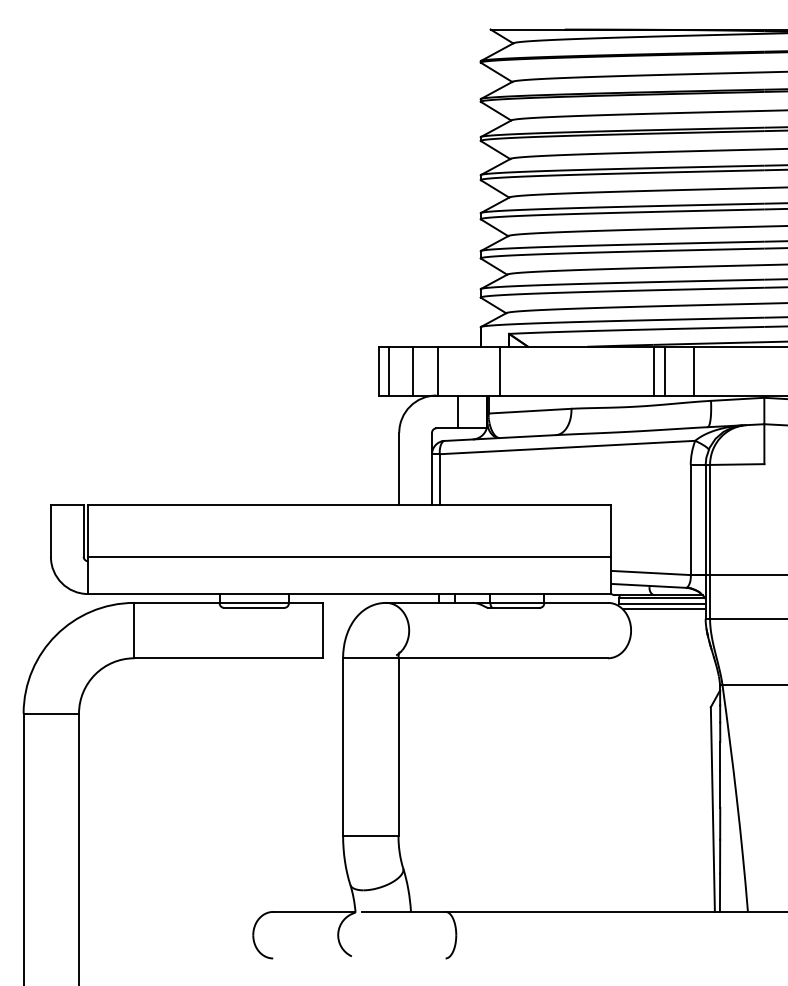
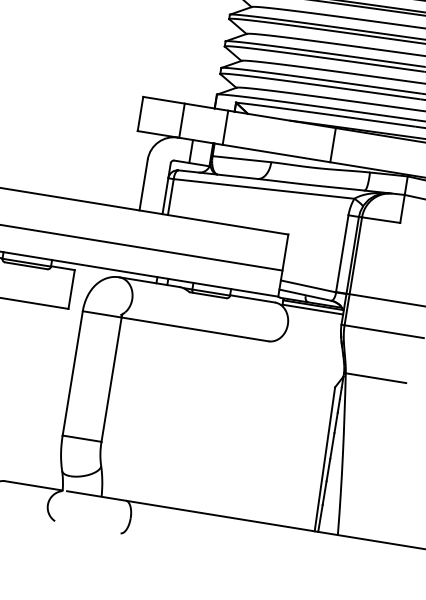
line: (389, 370) -> (148, 114), removed
line: (412, 370) -> (164, 117), removed
line: (665, 370) -> (341, 146), removed
line: (693, 370) -> (361, 149), removed
line: (664, 608) -> (313, 312), removed

